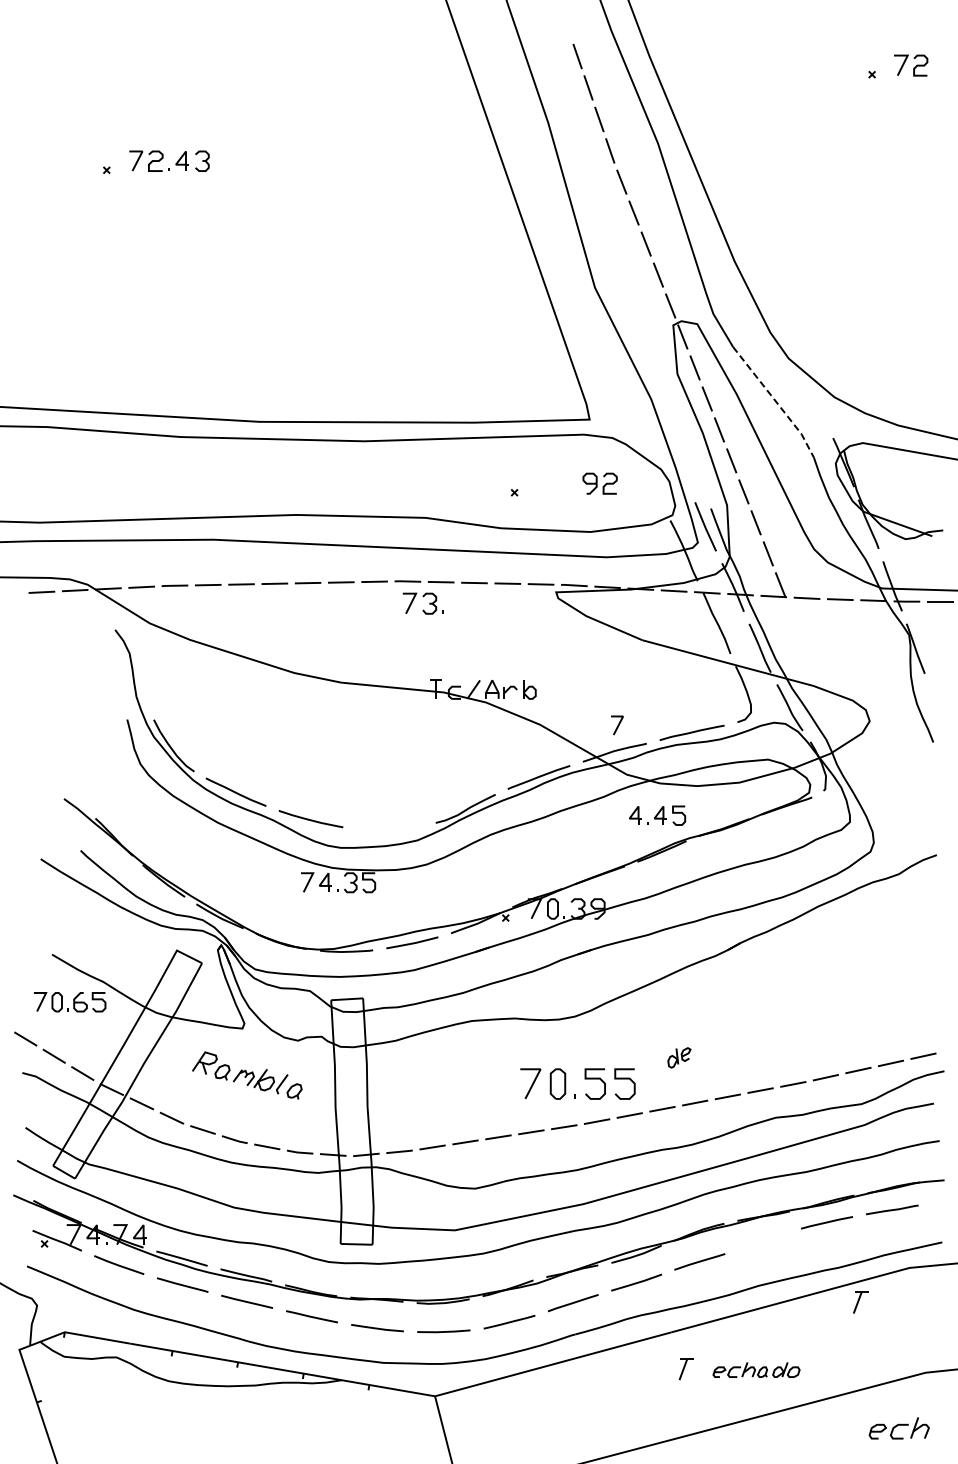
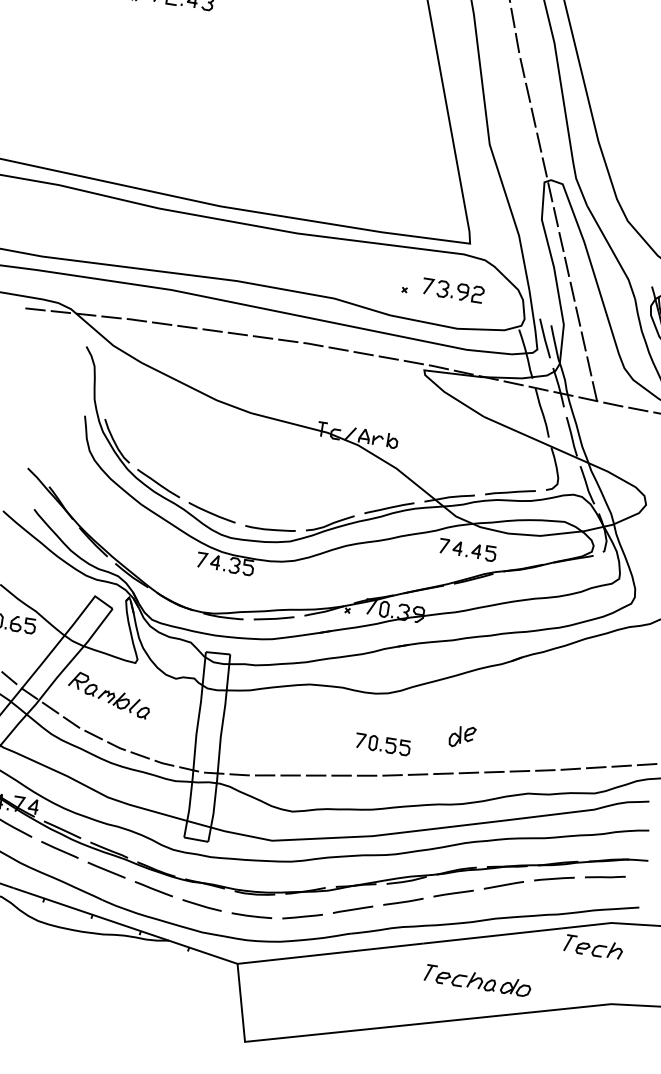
line: (776, 401) -> (613, 252), dashed -> solid
part: (423, 597) -> (438, 283), moved
line: (617, 725) -> (444, 546), moved
curve: (389, 828) -> (270, 529), added
part: (679, 1057) -> (462, 736), size x1.43
part: (247, 1075) -> (109, 695), moved
part: (578, 1083) -> (383, 744), size x0.62
line: (762, 1240) -> (503, 884), added
part: (756, 1369) -> (483, 981), size x1.43
part: (898, 1428) -> (598, 948), moved

